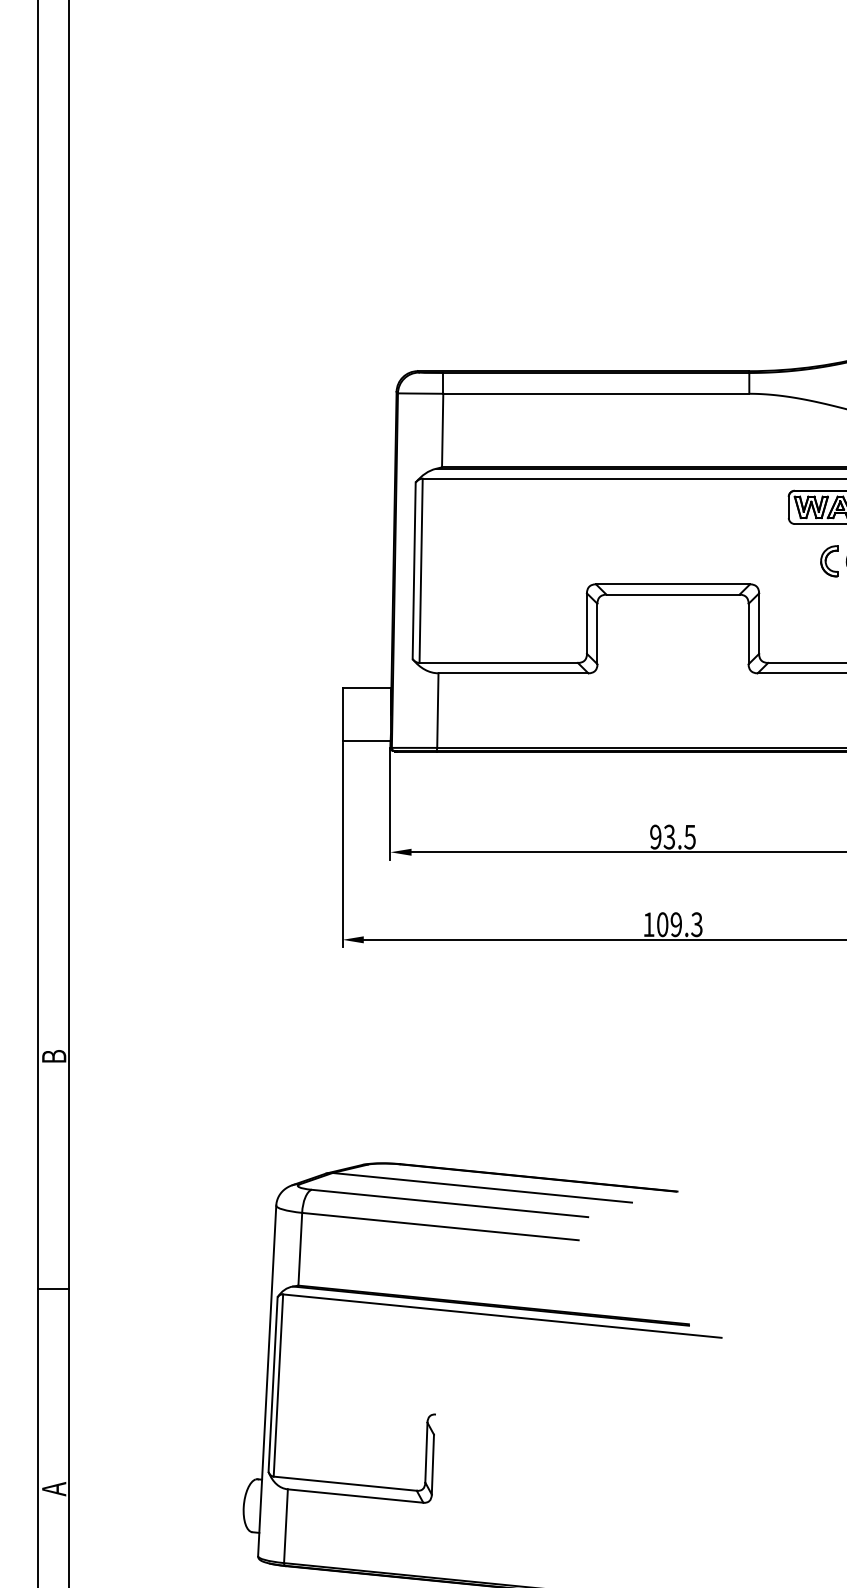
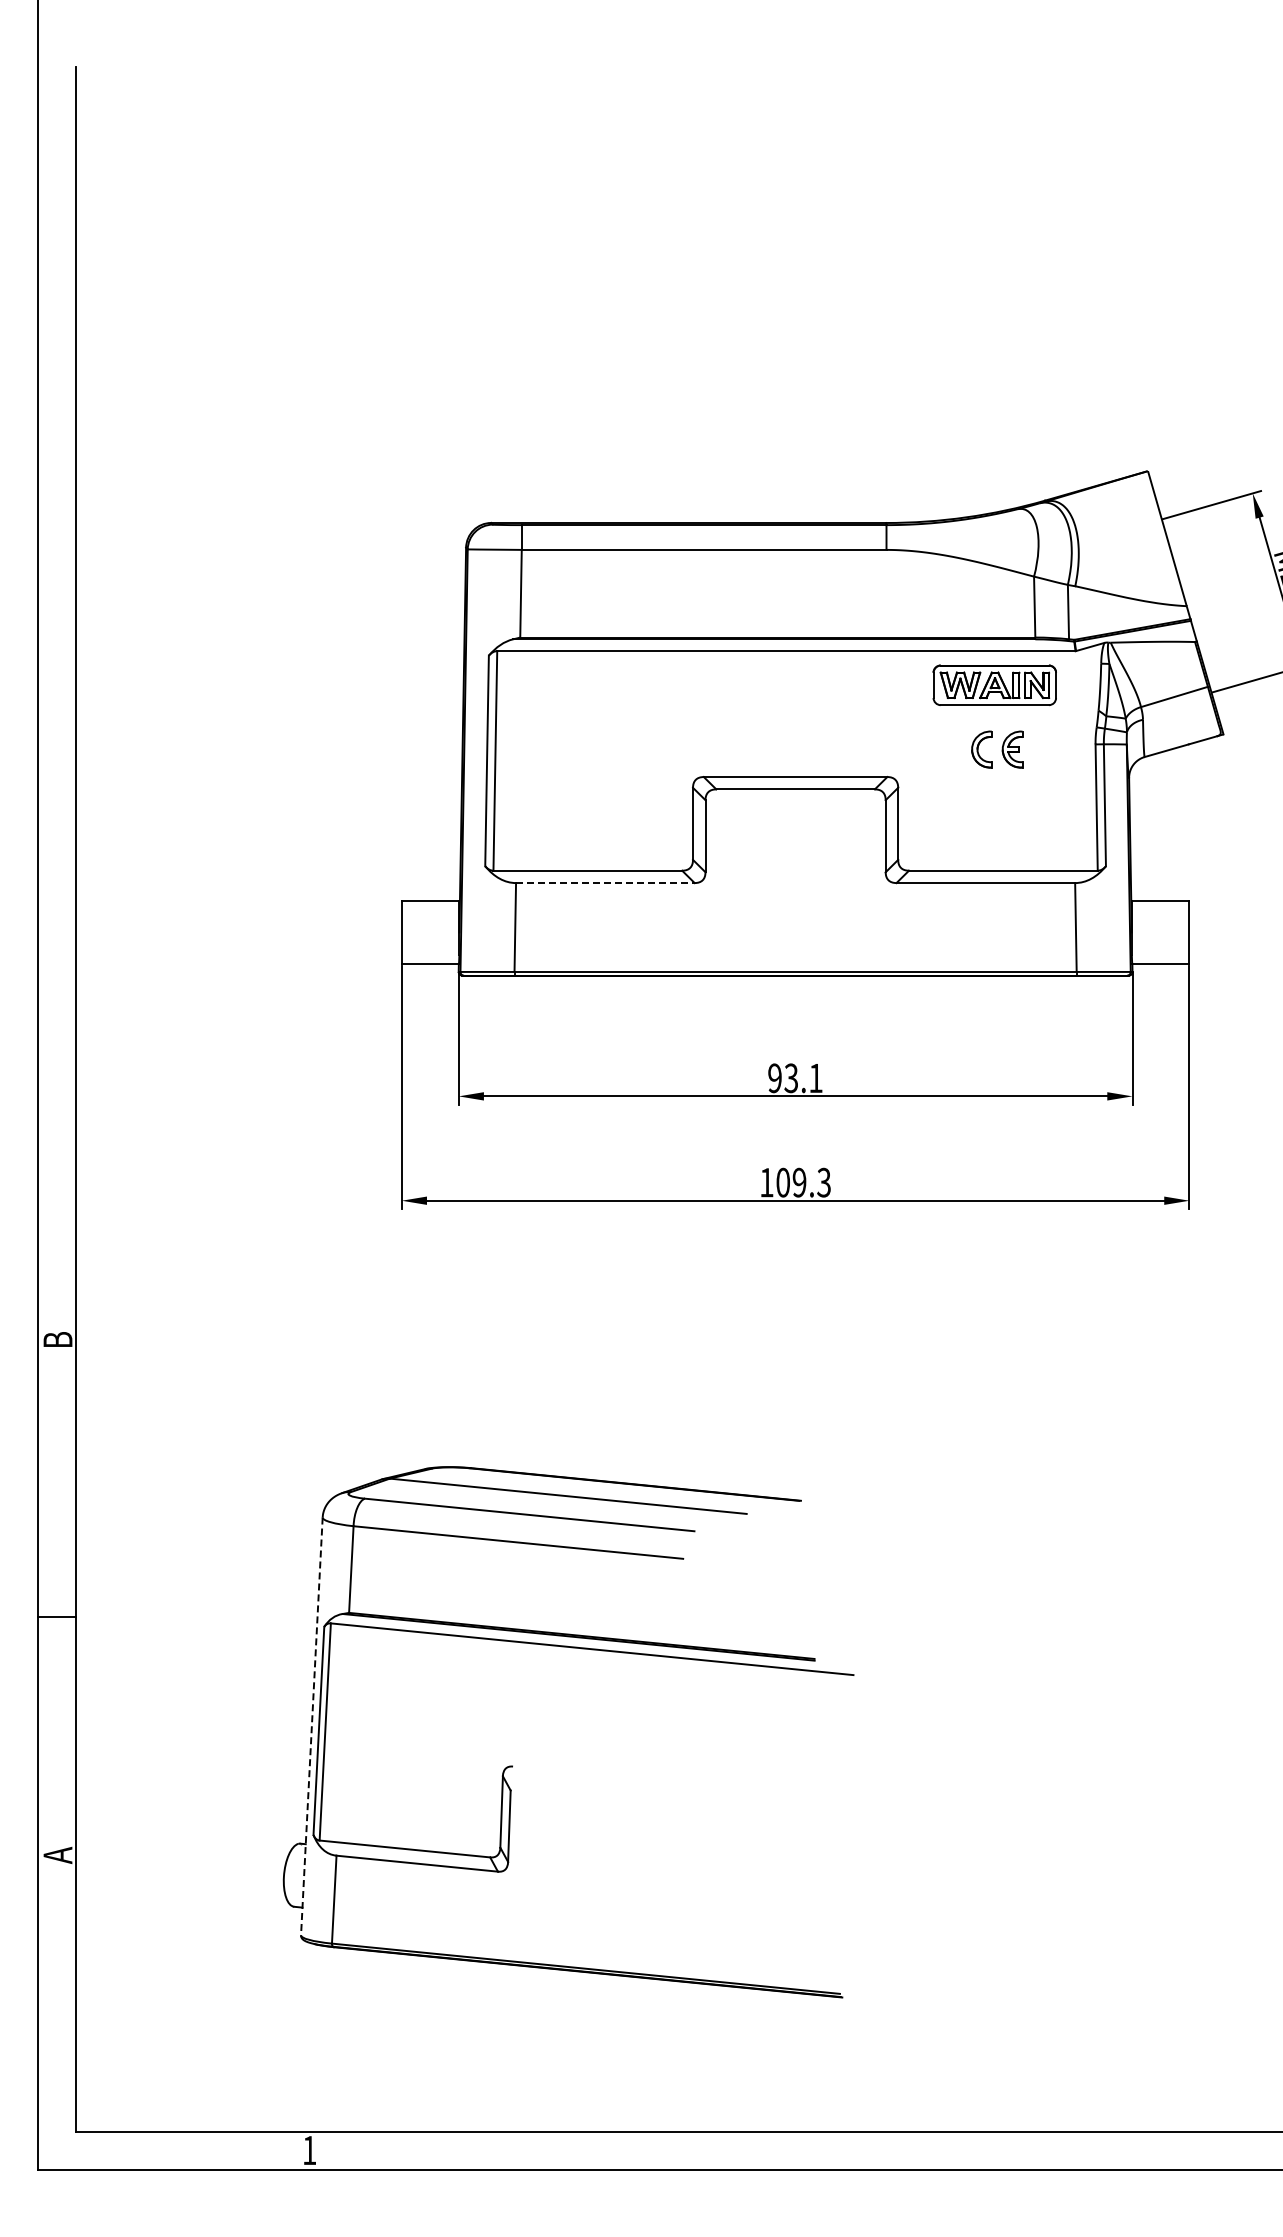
line: (513, 673) -> (605, 883), solid -> dashed
text: (689, 837) -> (815, 1078), 93.5 -> 93.1
line: (266, 1380) -> (311, 1726), solid -> dashed

